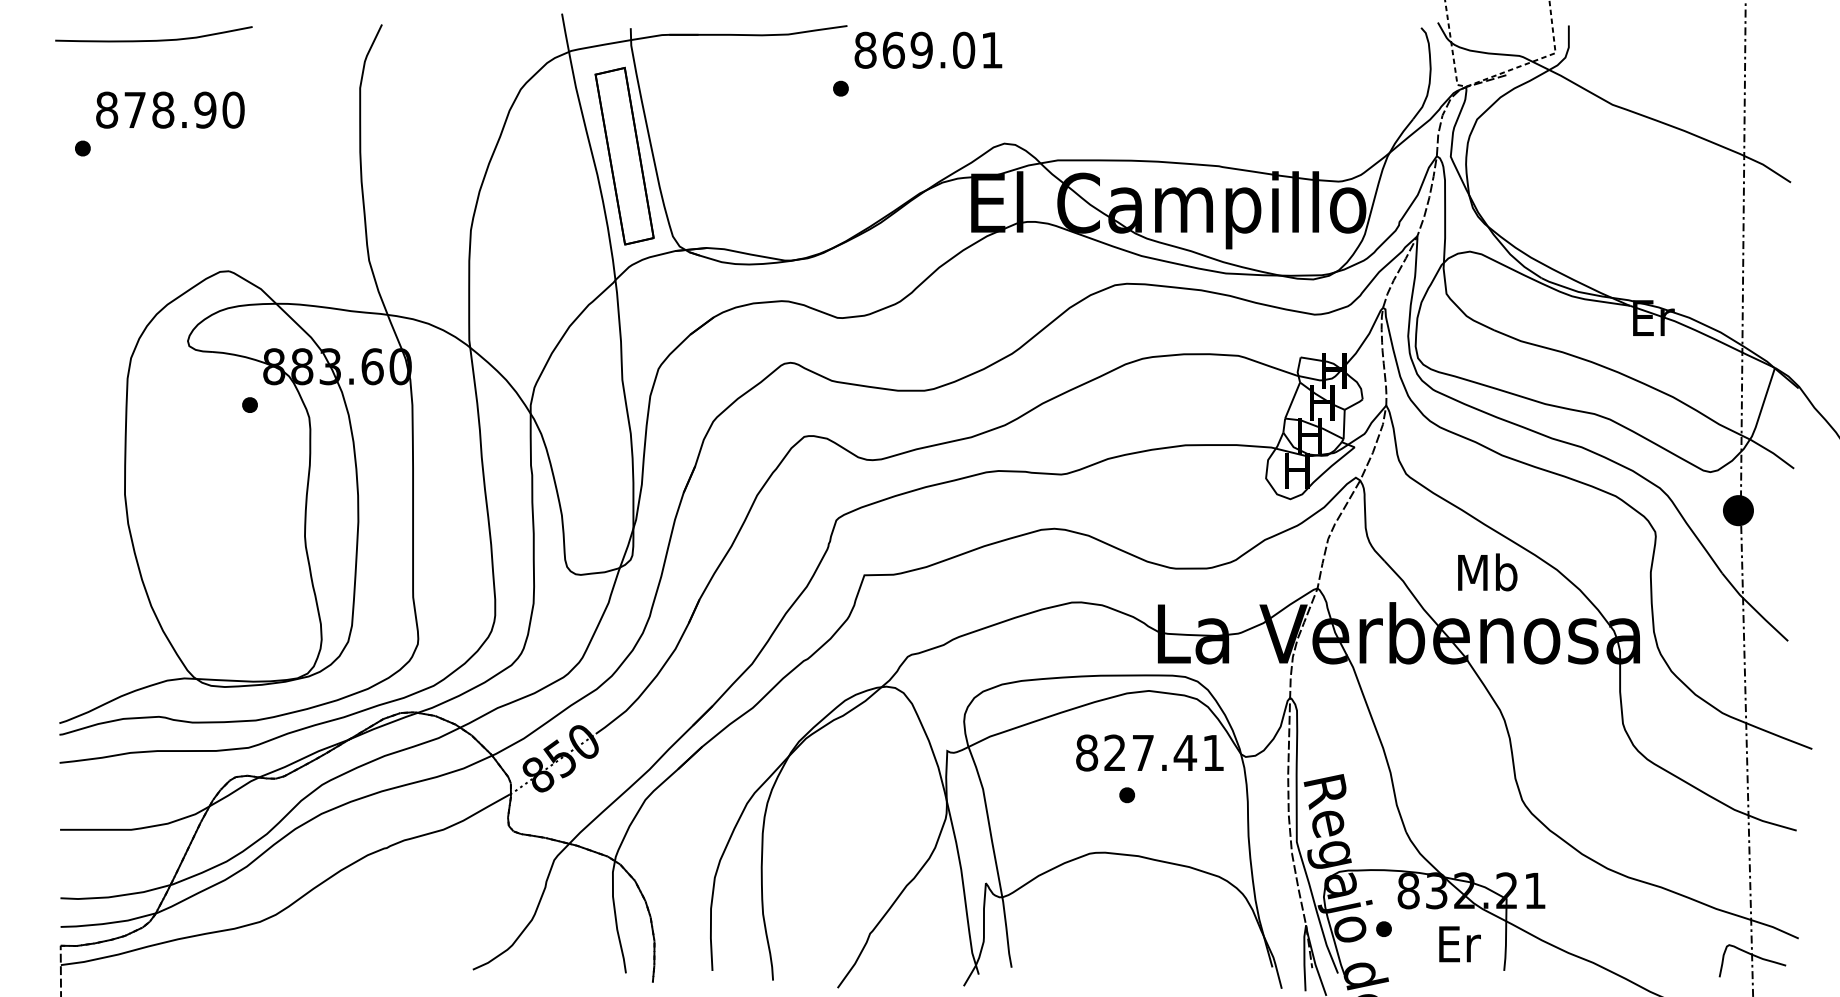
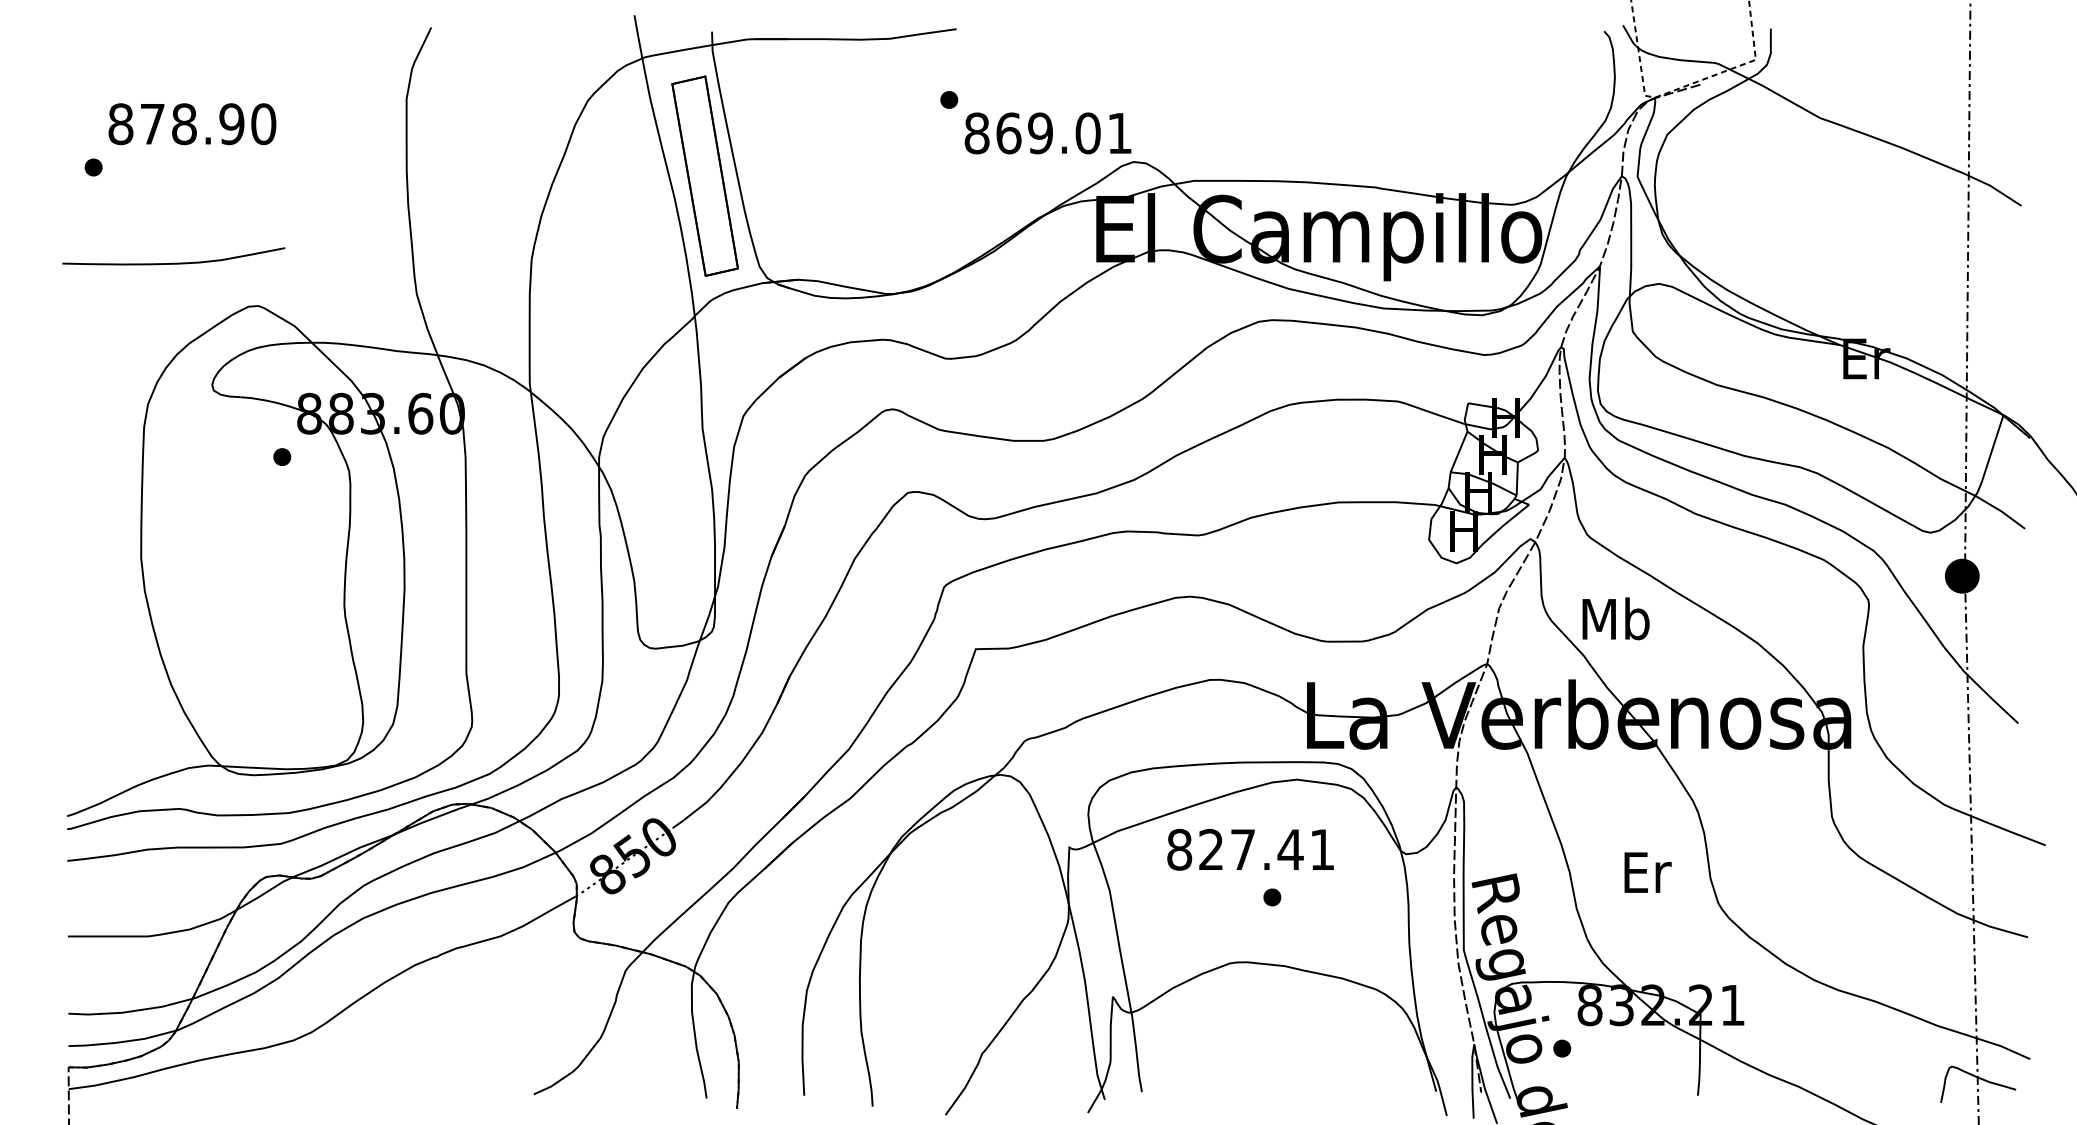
curve: (156, 39) -> (176, 262), moved
text: (928, 49) -> (1048, 132), moved
text: (1487, 572) -> (1615, 618), moved
text: (1149, 752) -> (1250, 849), moved
text: (1459, 944) -> (1647, 872), moved

